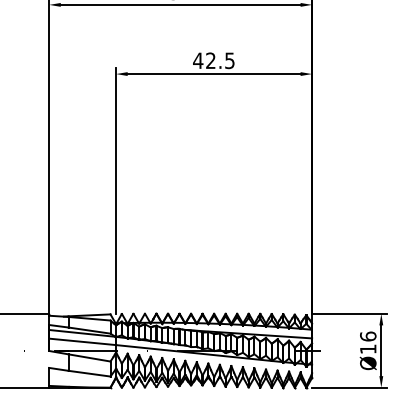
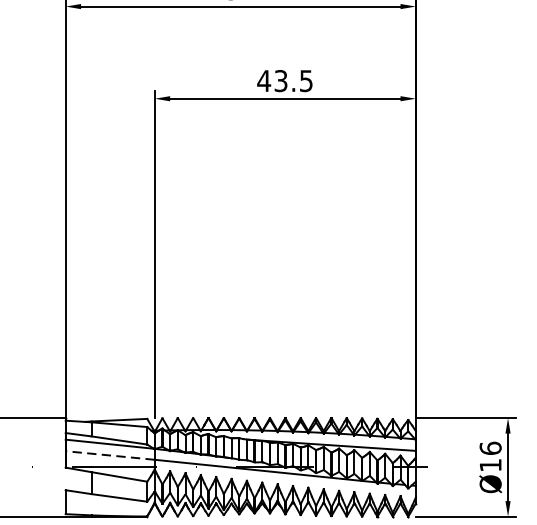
text: (210, 60) -> (280, 80), 42.5 -> 43.5
line: (82, 341) -> (109, 455), solid -> dashed

